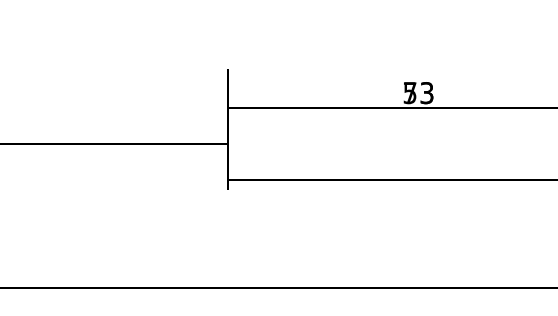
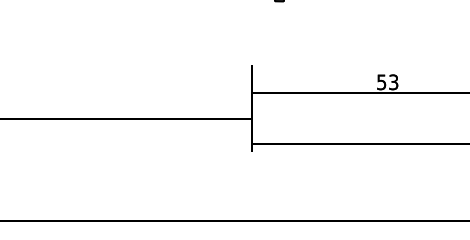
text: (409, 93) -> (381, 82), 73 -> 53

